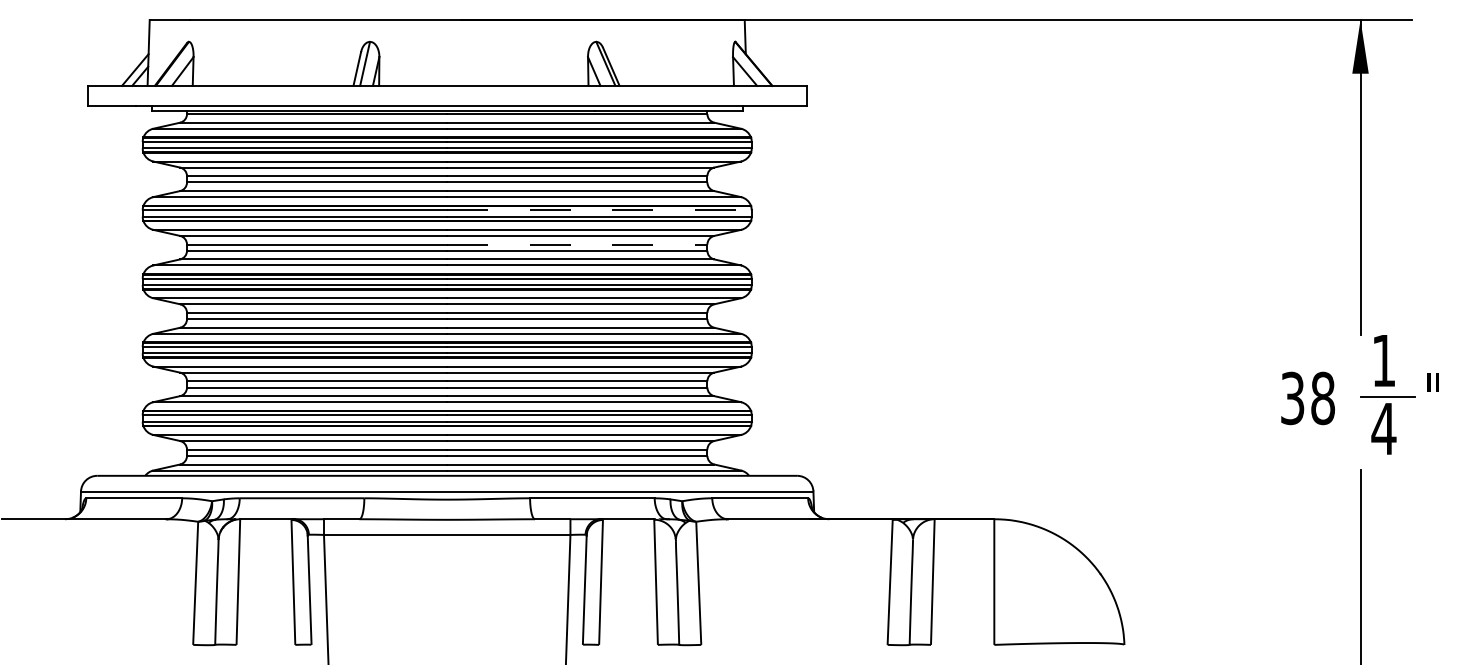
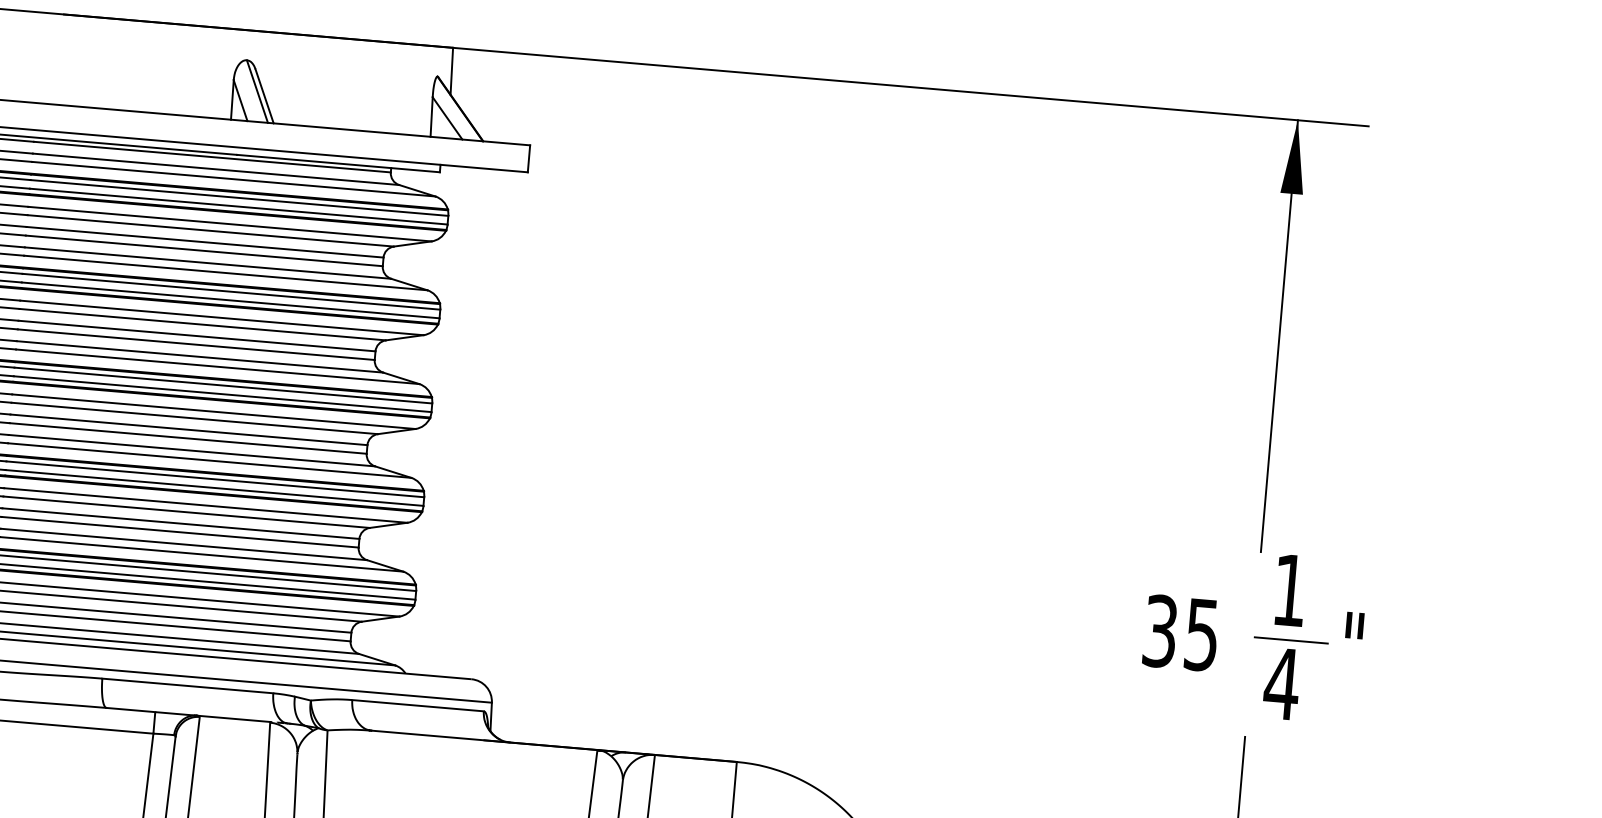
line: (599, 210) -> (231, 291), dashed -> solid
line: (577, 244) -> (197, 336), dashed -> solid
text: (1323, 398) -> (1202, 635), 38 -> 35

